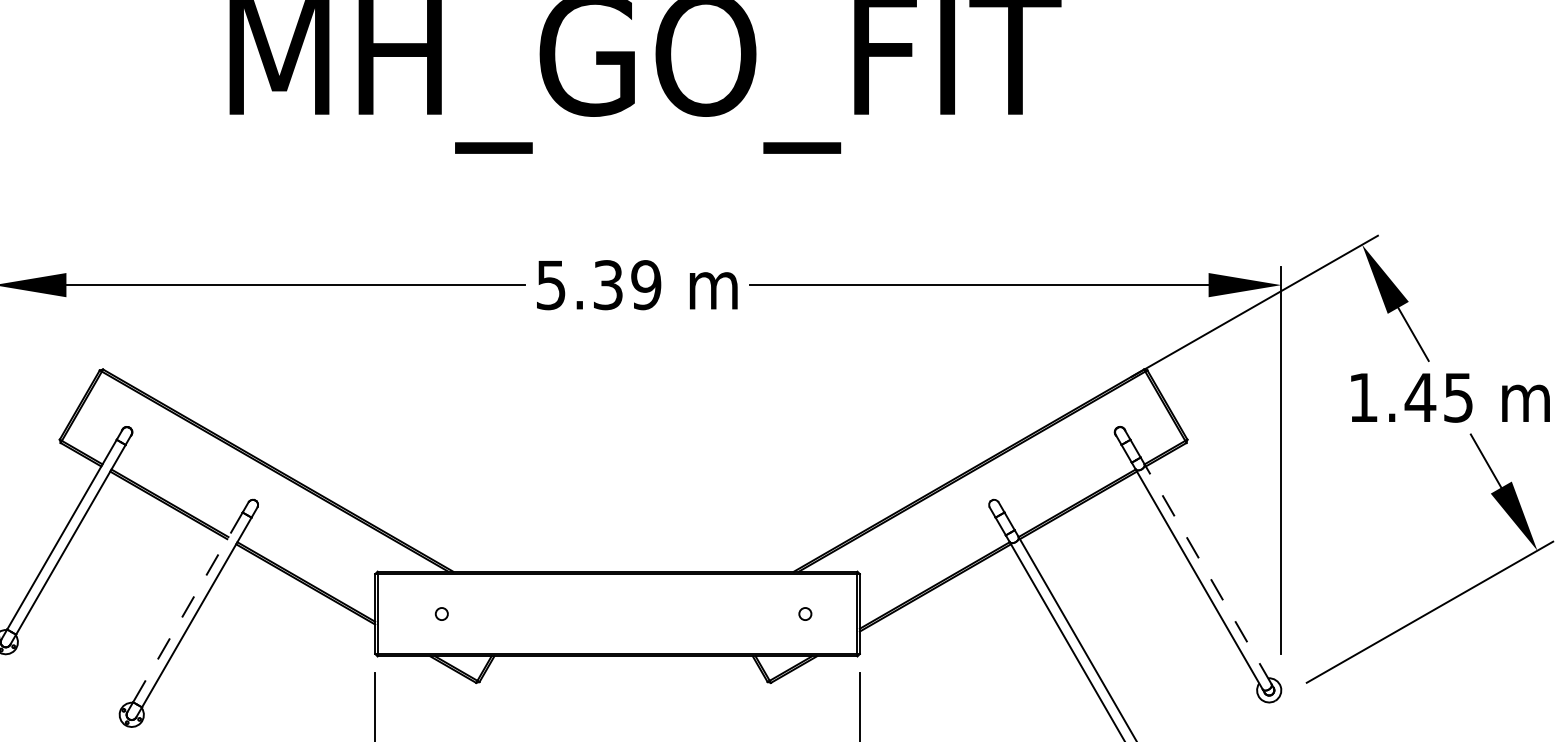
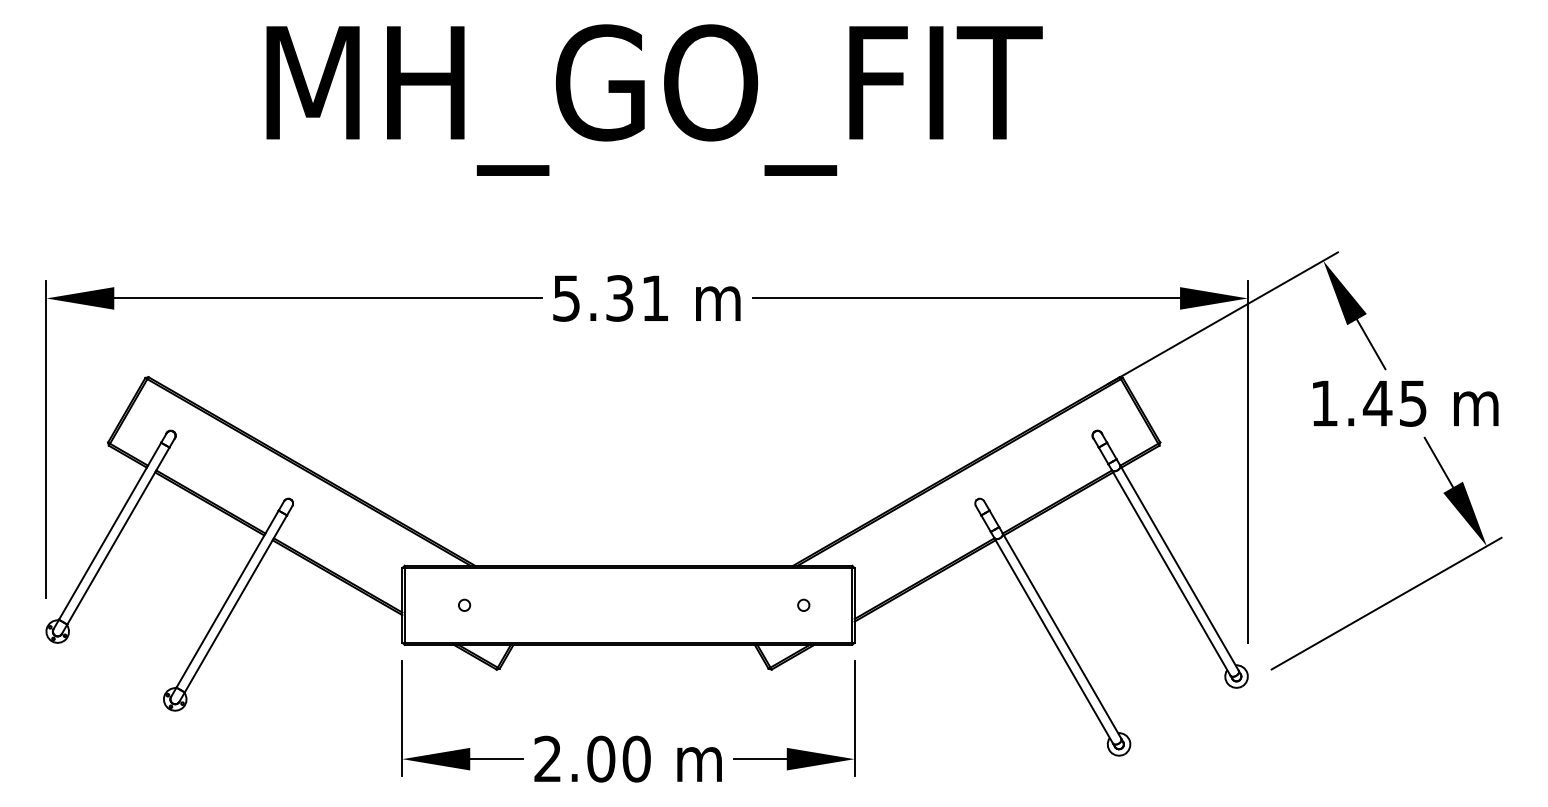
text: (646, 285) -> (655, 298), 5.39 -> 5.31
line: (1208, 574) -> (1179, 568), dashed -> solid
line: (187, 607) -> (227, 599), dashed -> solid

